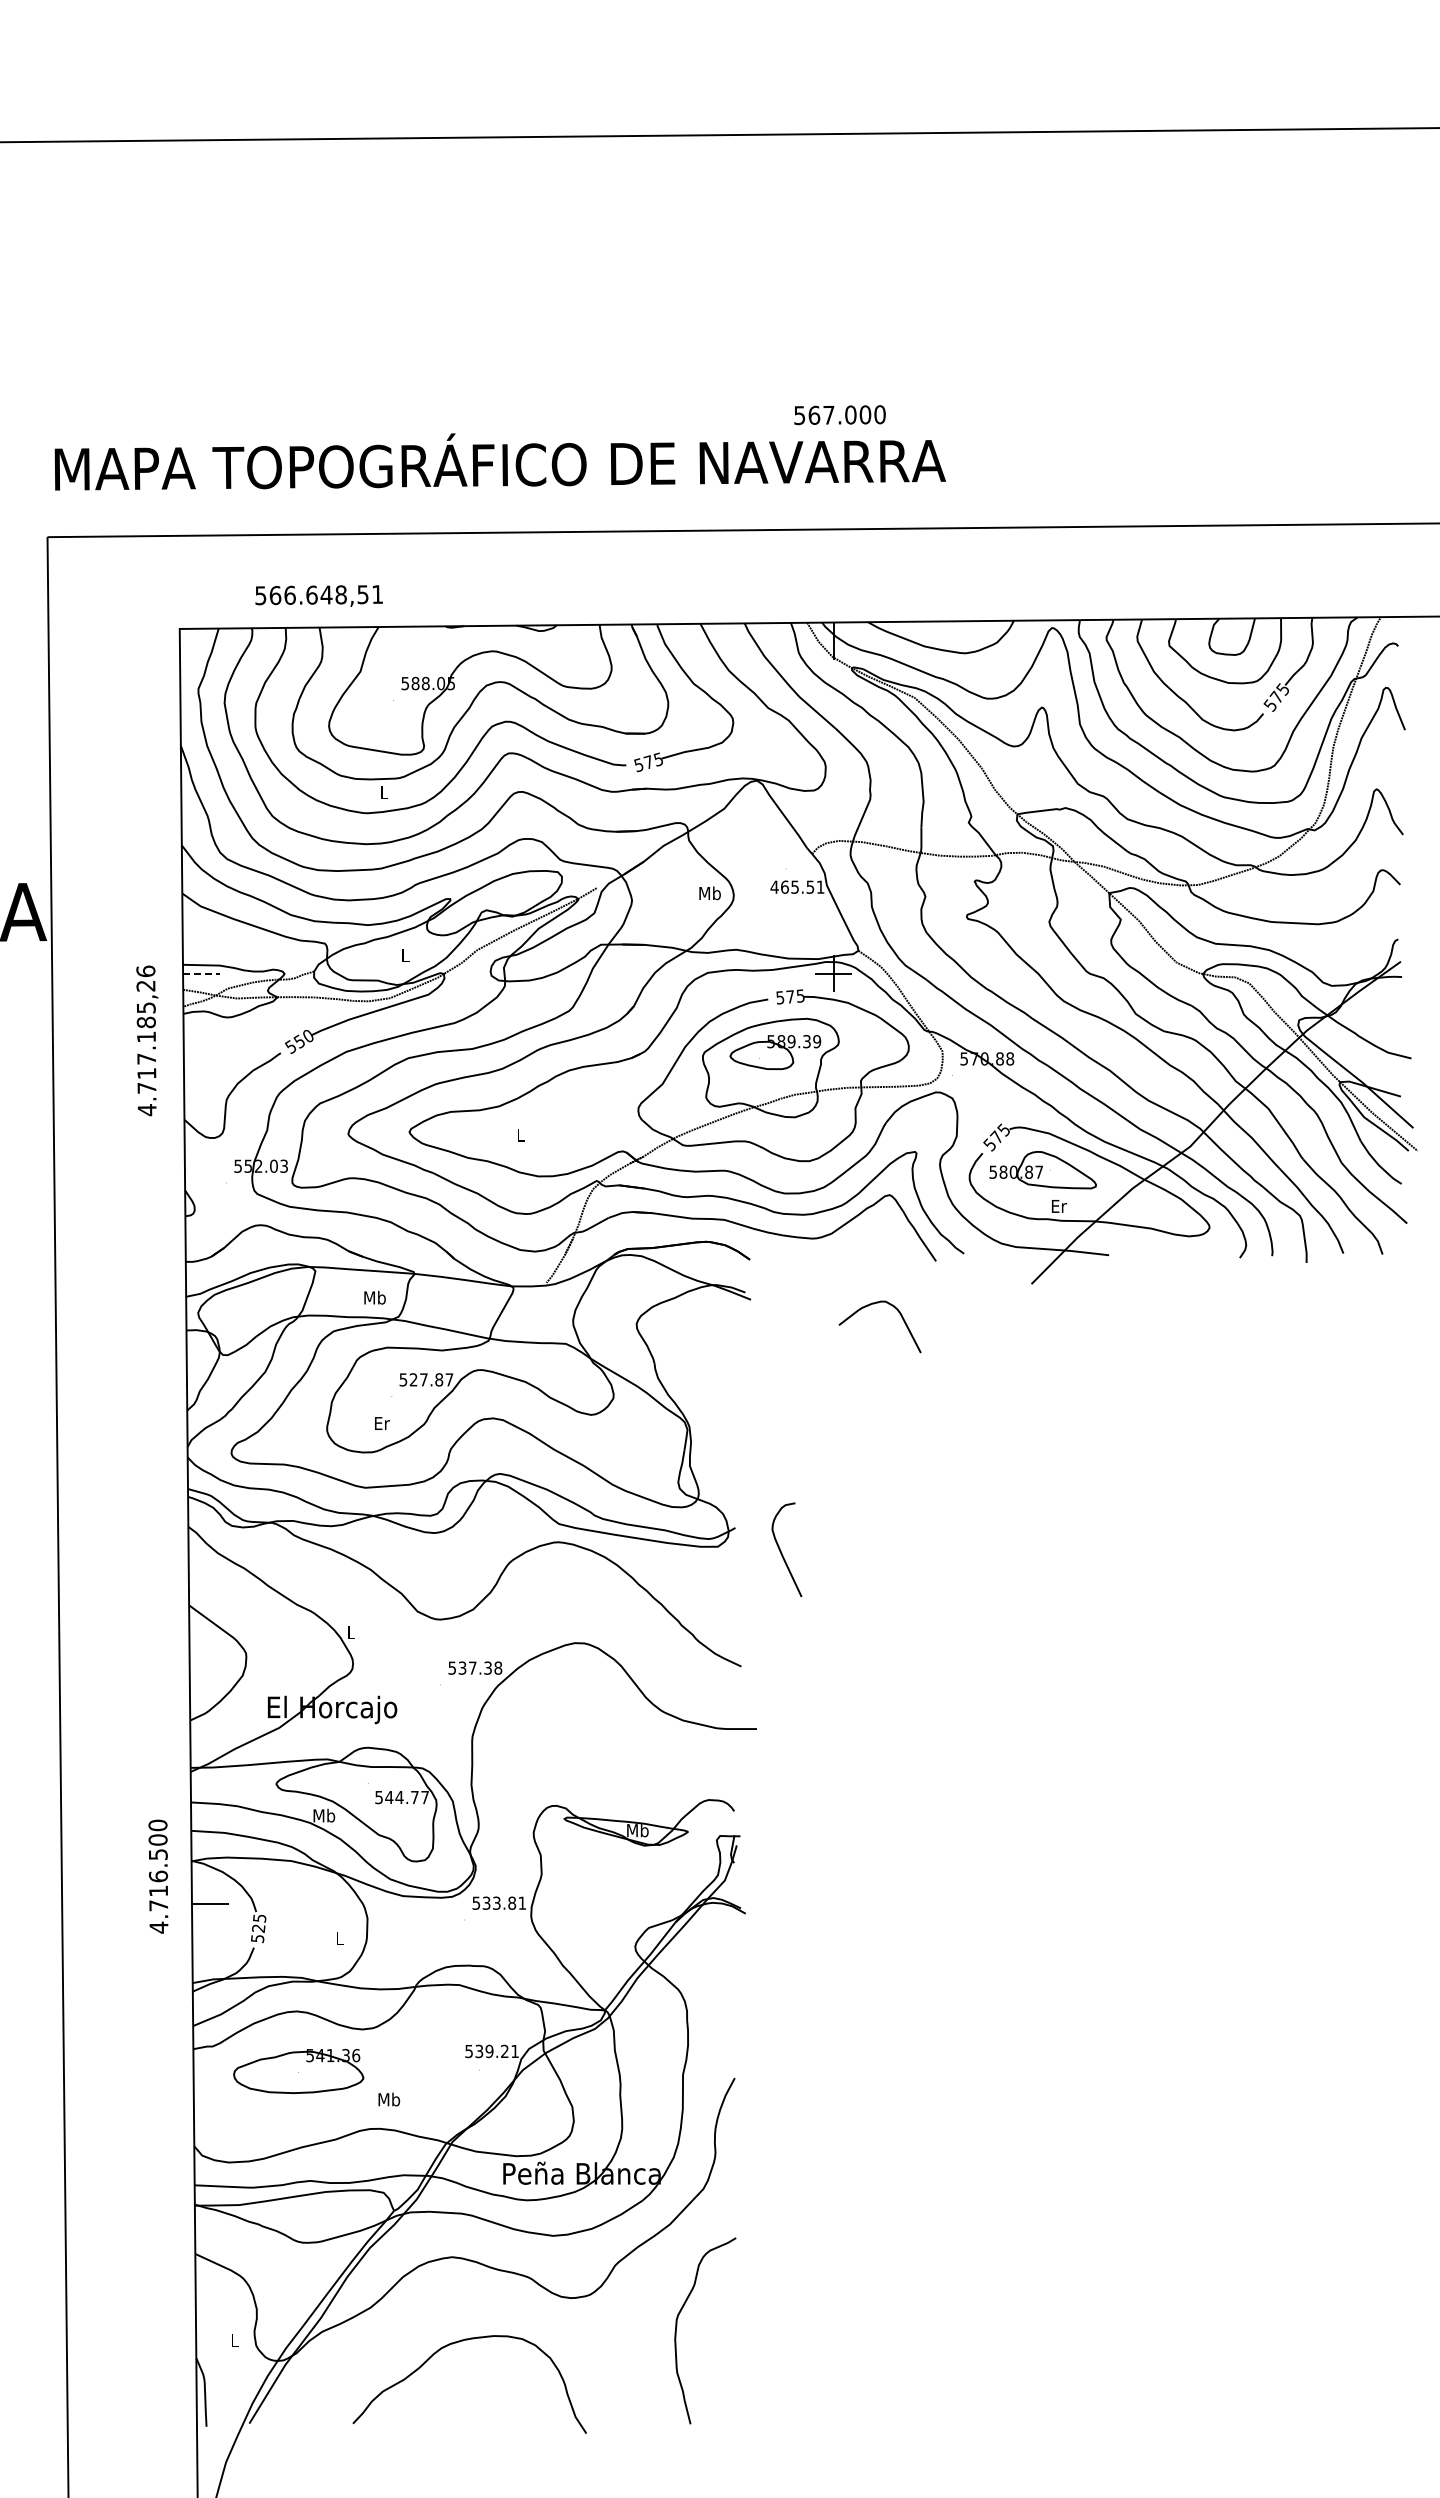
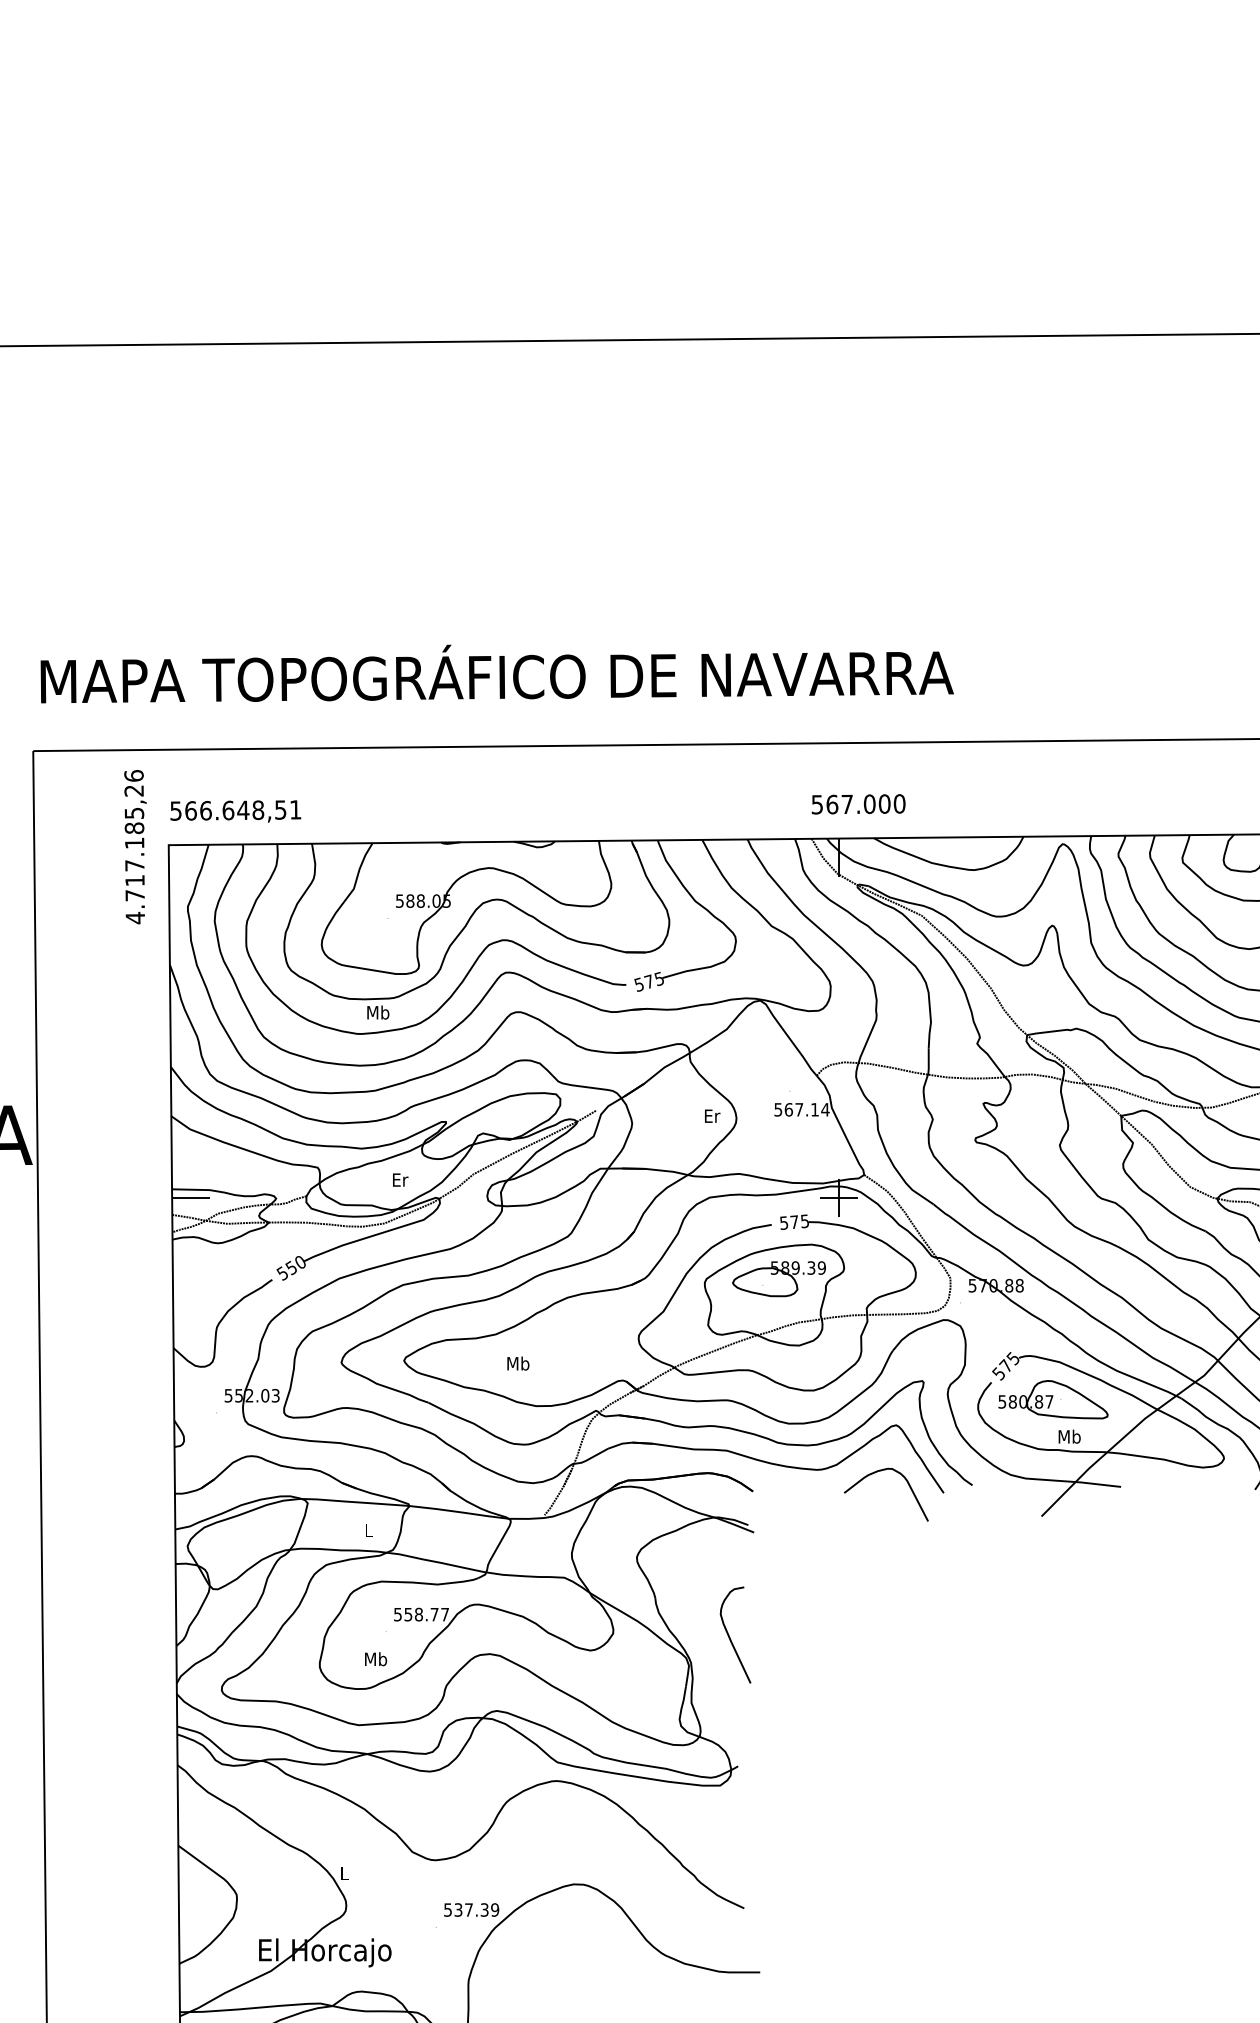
text: (839, 415) -> (858, 804), moved
text: (318, 595) -> (235, 810), moved
text: (384, 792) -> (378, 1012), L -> Mb
text: (797, 886) -> (801, 1109), 465.51 -> 567.14
text: (709, 893) -> (711, 1116), Mb -> Er
text: (405, 955) -> (400, 1179), L -> Er
line: (201, 973) -> (191, 1198), dashed -> solid
text: (147, 1040) -> (135, 846), moved
text: (520, 1134) -> (517, 1363), L -> Mb
text: (1058, 1206) -> (1069, 1436), Er -> Mb
text: (374, 1297) -> (368, 1530), Mb -> L
curve: (874, 1304) -> (880, 1471), moved
text: (426, 1379) -> (421, 1614), 527.87 -> 558.77
text: (381, 1423) -> (375, 1659), Er -> Mb
curve: (781, 1550) -> (730, 1635), moved
text: (498, 1667) -> (495, 1909), 537.38 -> 537.39

